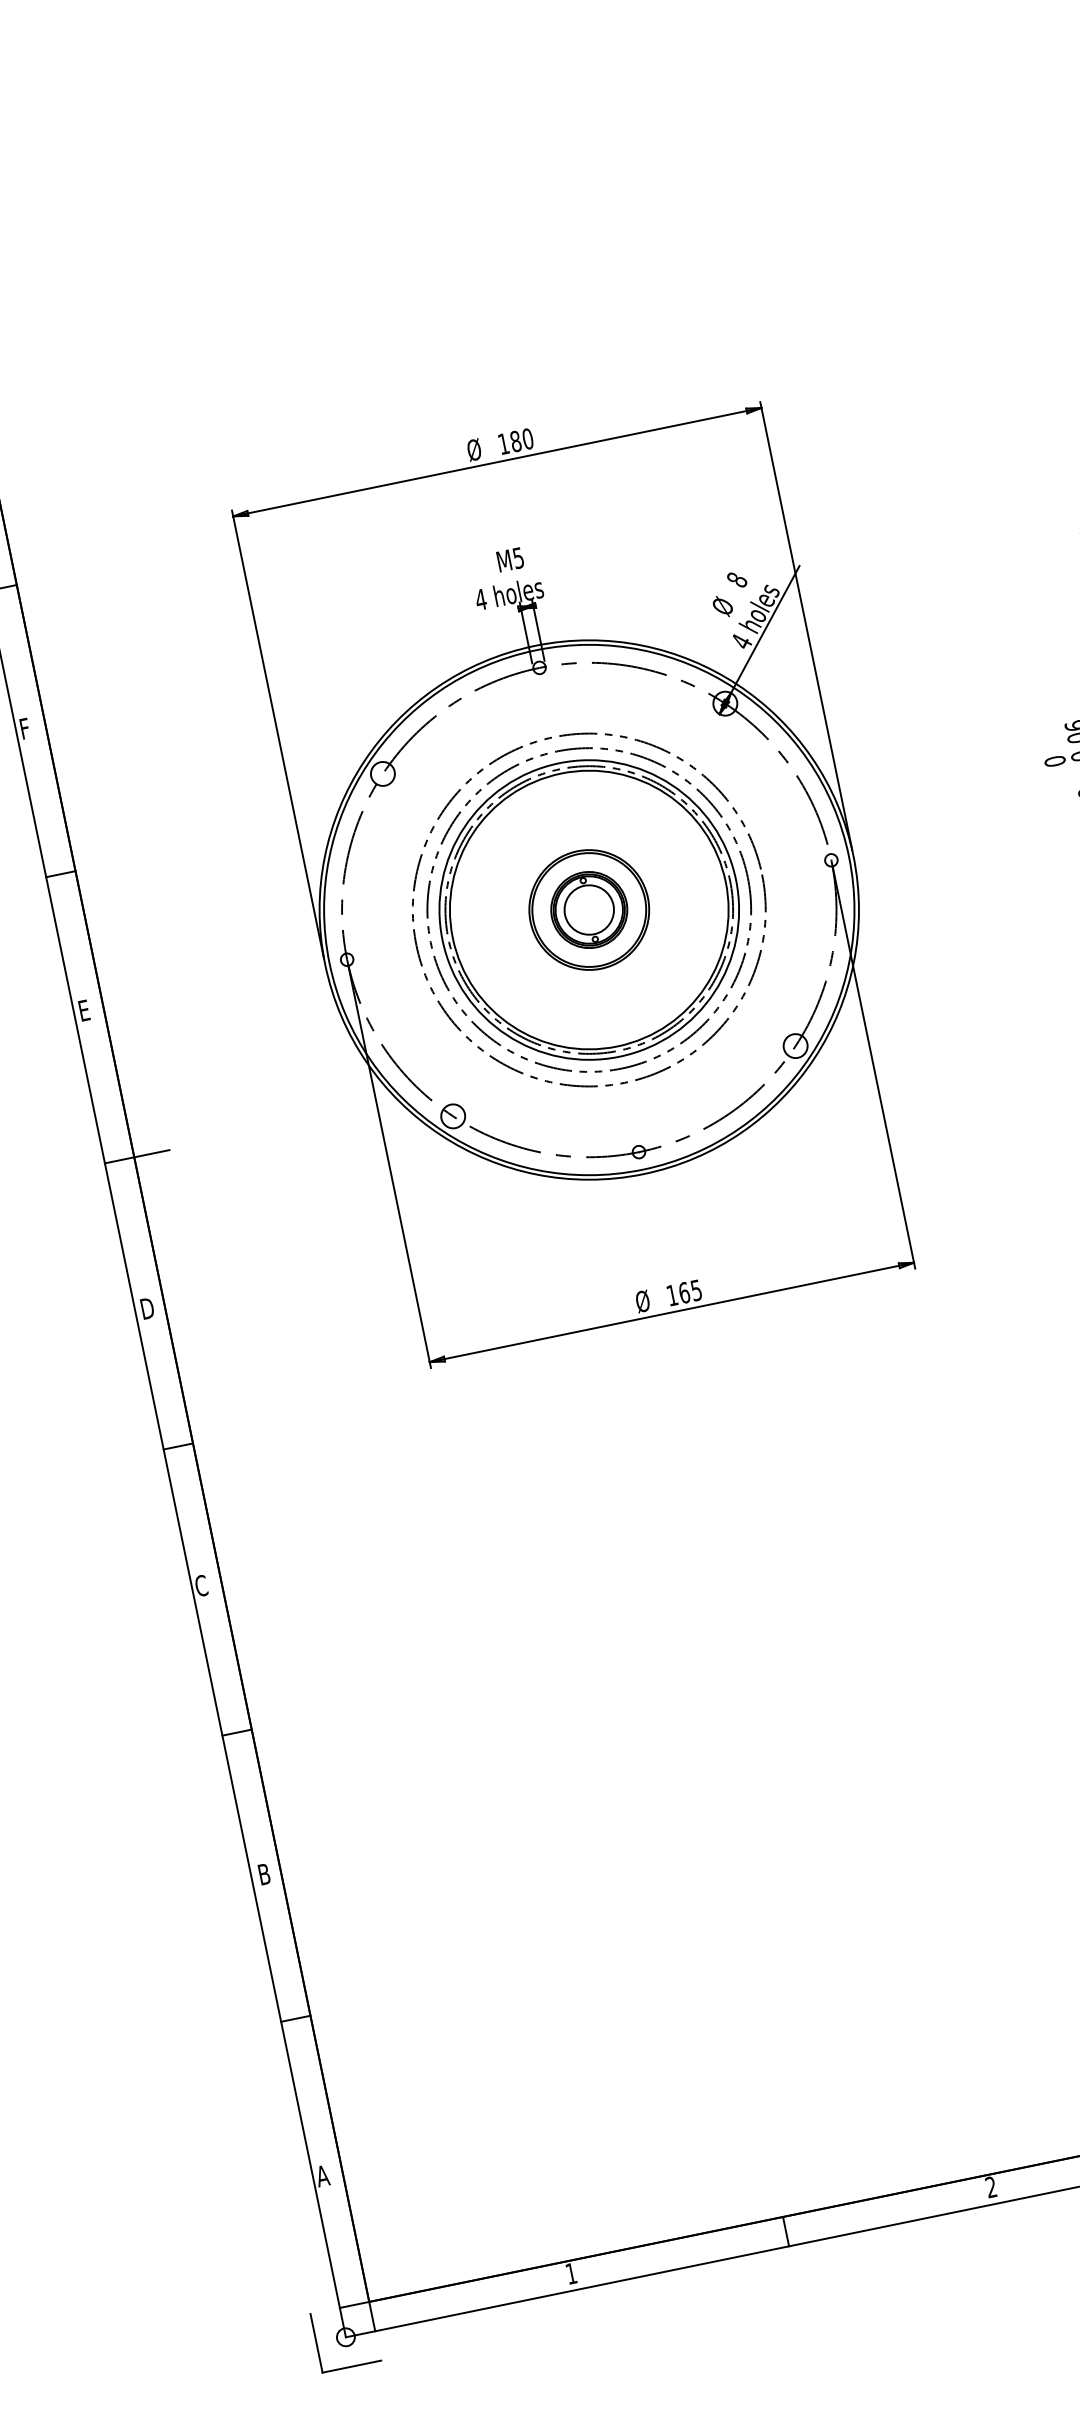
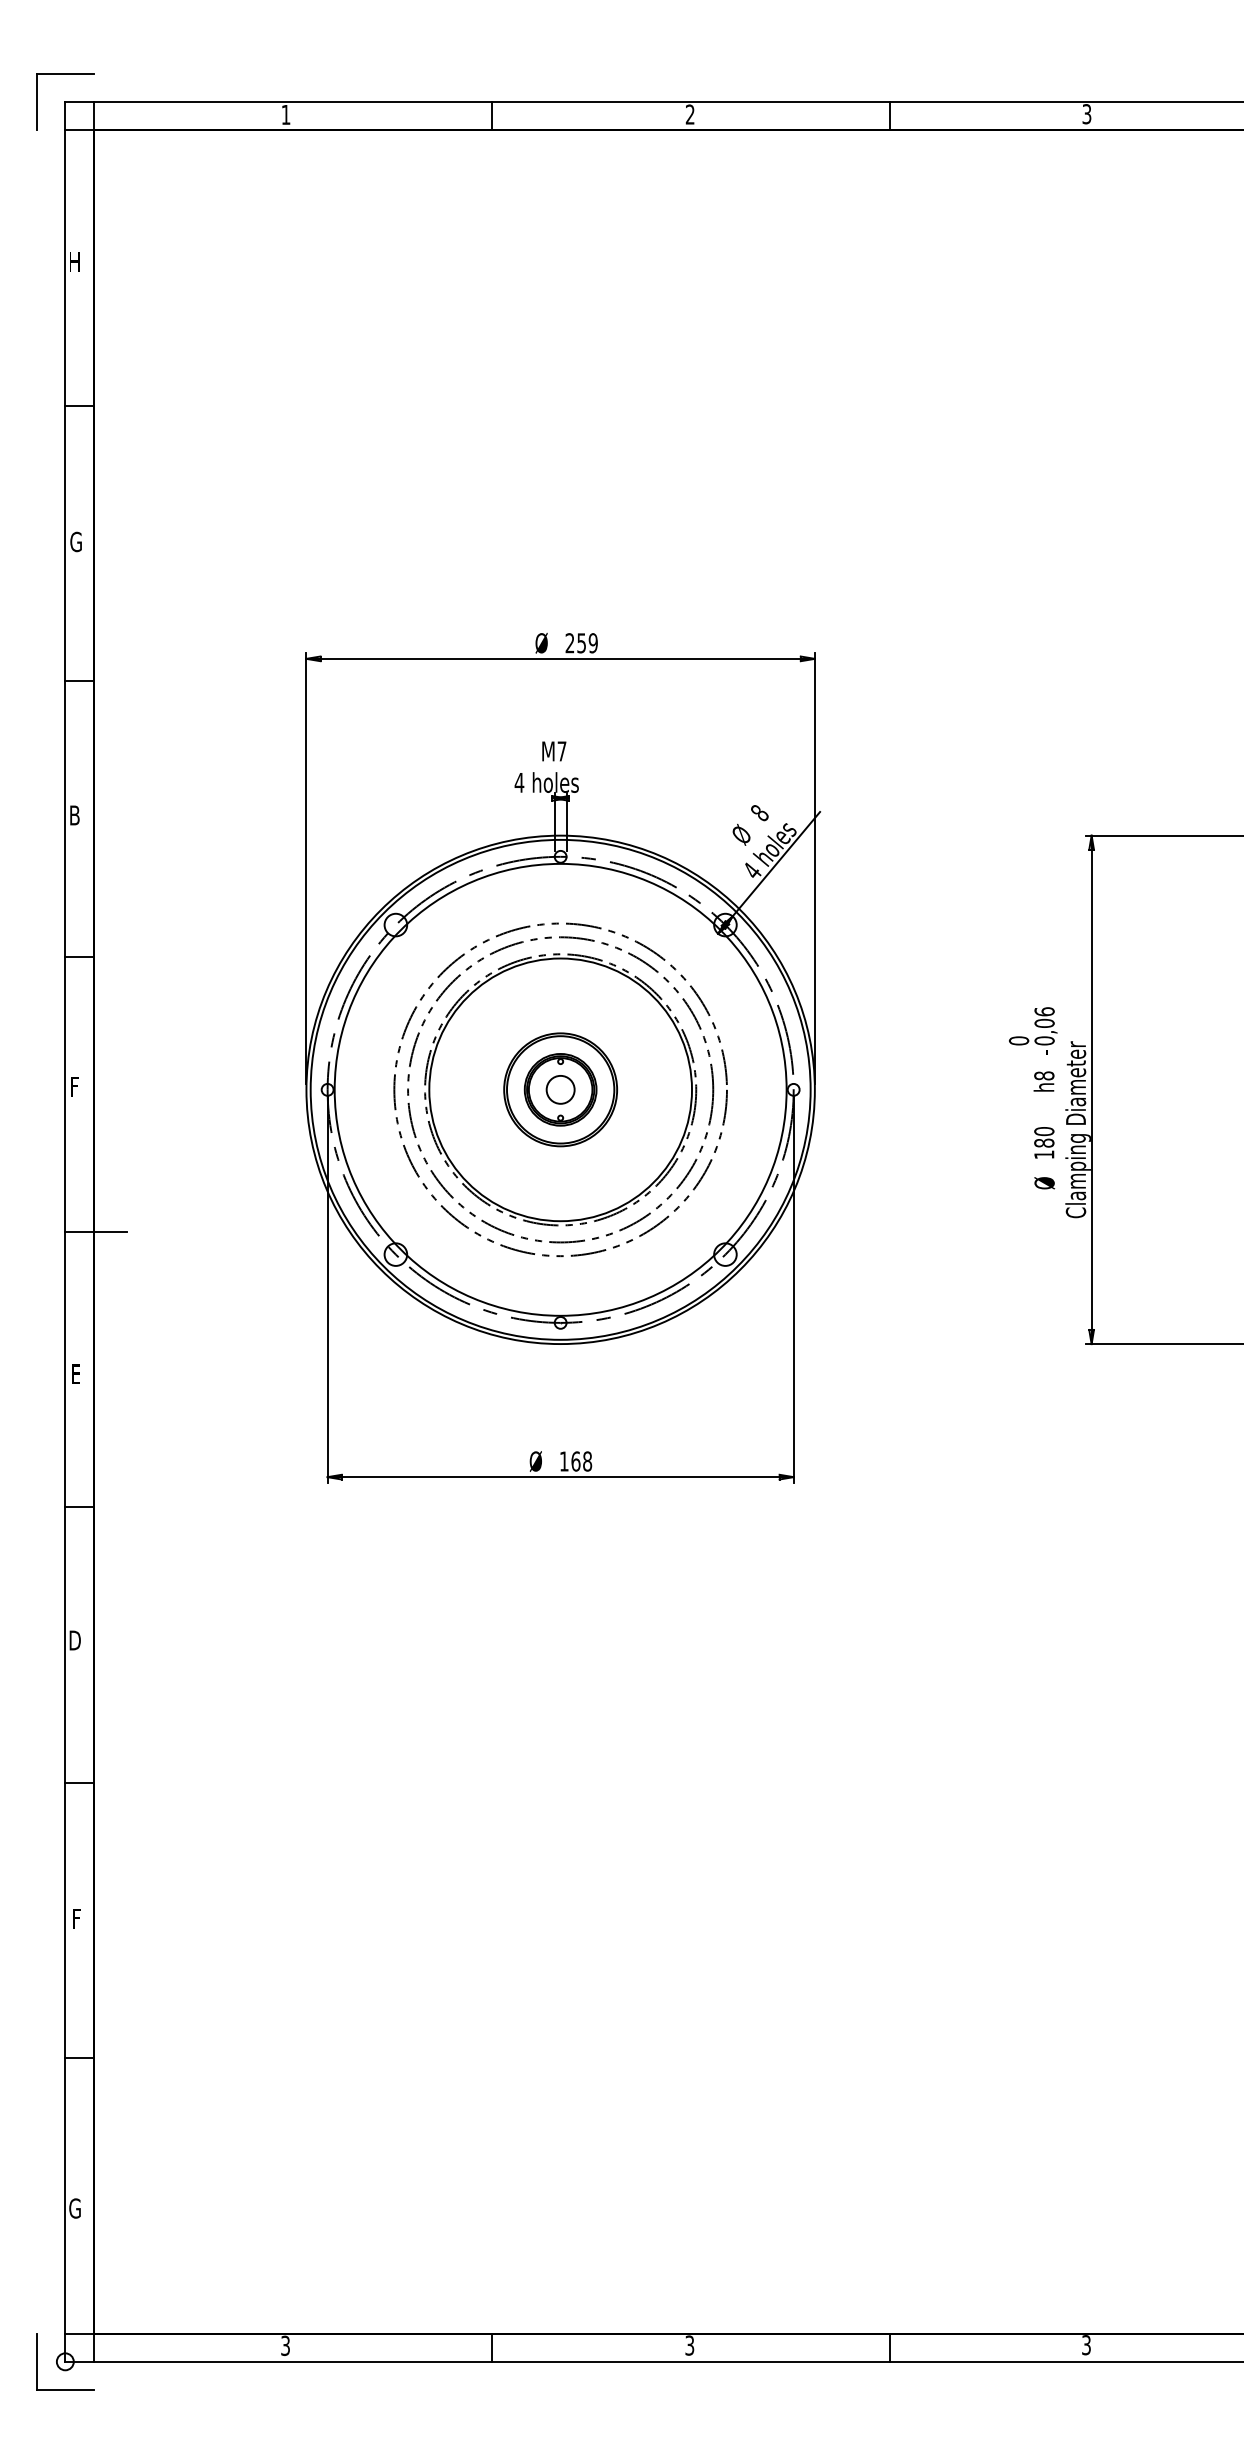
text: (515, 441) -> (581, 643), 180 -> 259
text: (517, 558) -> (561, 751), M5 -> M7
text: (25, 728) -> (74, 815), F -> B
circle: (589, 909) -> (560, 1089), size x0.6
circle: (589, 909) -> (560, 1089), size x1.6
text: (86, 1013) -> (76, 1090), E -> F
text: (696, 1290) -> (587, 1461), 165 -> 168
text: (146, 1308) -> (76, 1373), D -> E
text: (201, 1585) -> (74, 1640), C -> D
text: (263, 1874) -> (77, 1918), B -> F
text: (322, 2176) -> (74, 2208), A -> G
text: (990, 2187) -> (689, 2345), 2 -> 3
text: (571, 2273) -> (285, 2345), 1 -> 3

